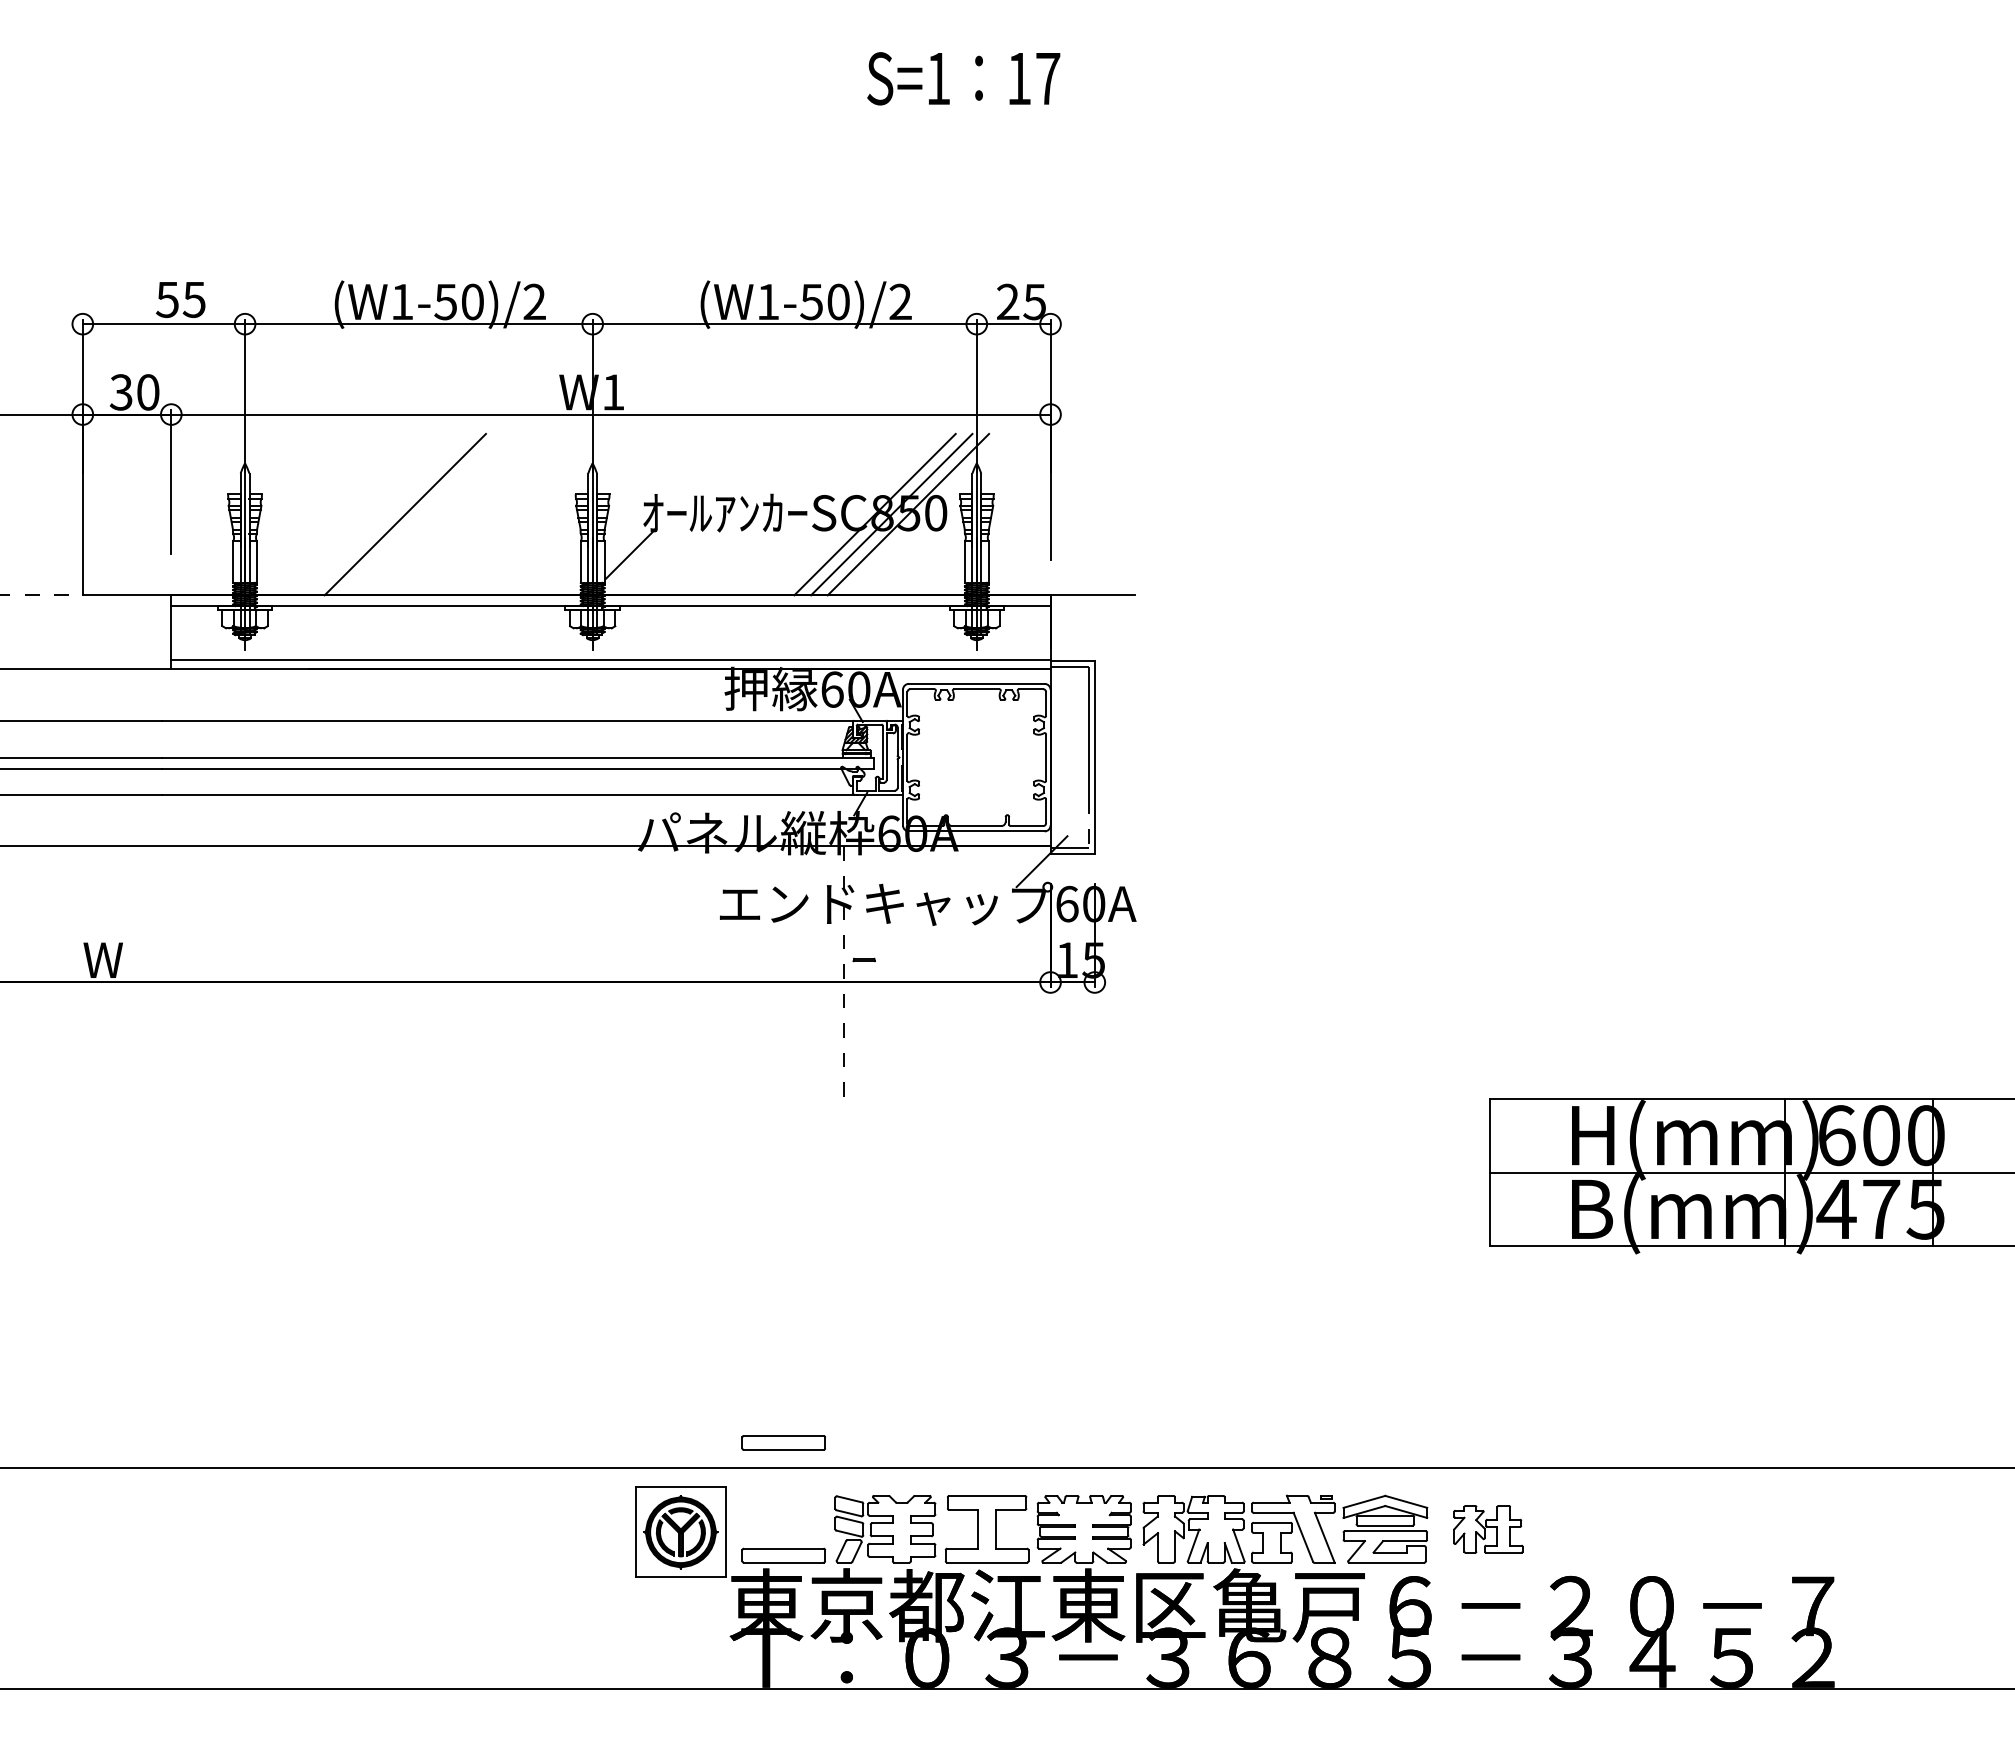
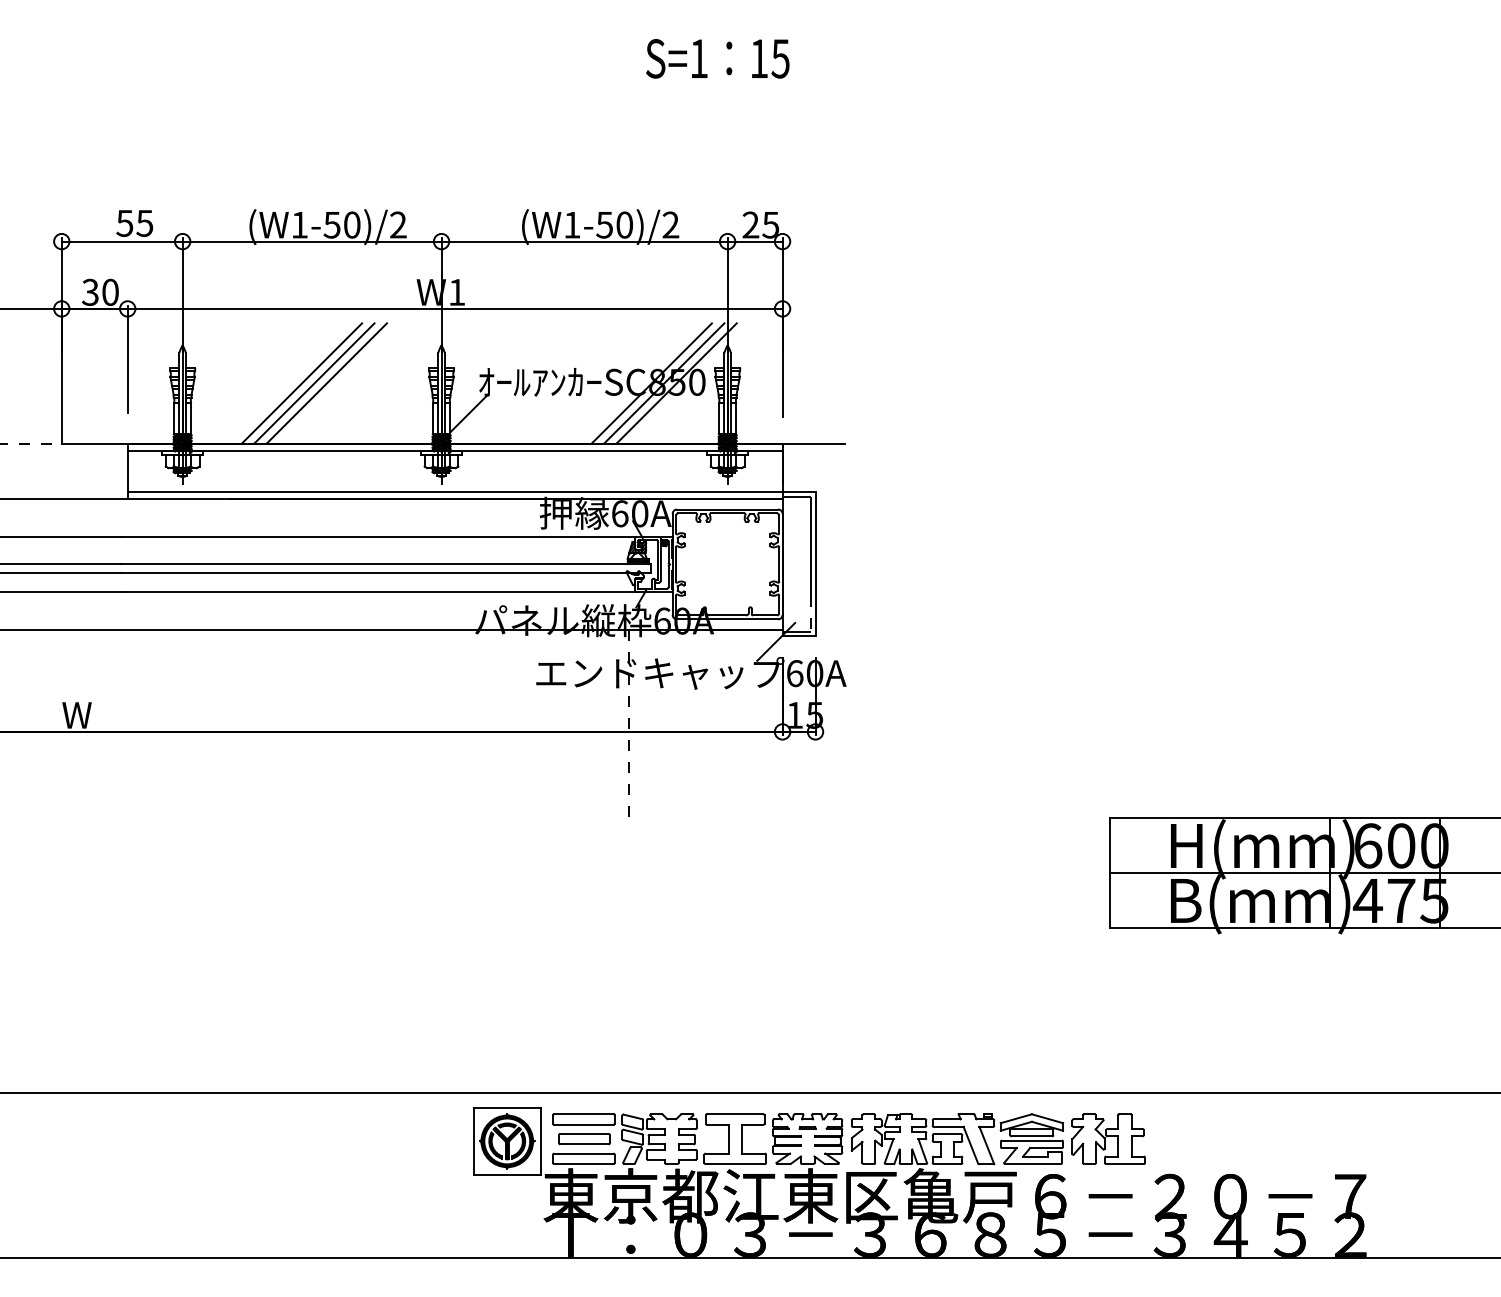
text: (1047, 79) -> (780, 59), 17 -> 15
line: (421, 514) -> (314, 383), added
line: (438, 514) -> (326, 383), added
part: (863, 959) -> (807, 1127), moved
part: (783, 1442) -> (583, 1119), moved
part: (784, 1529) -> (584, 1139), added
part: (1488, 1529) -> (1108, 1139), size x1.43

